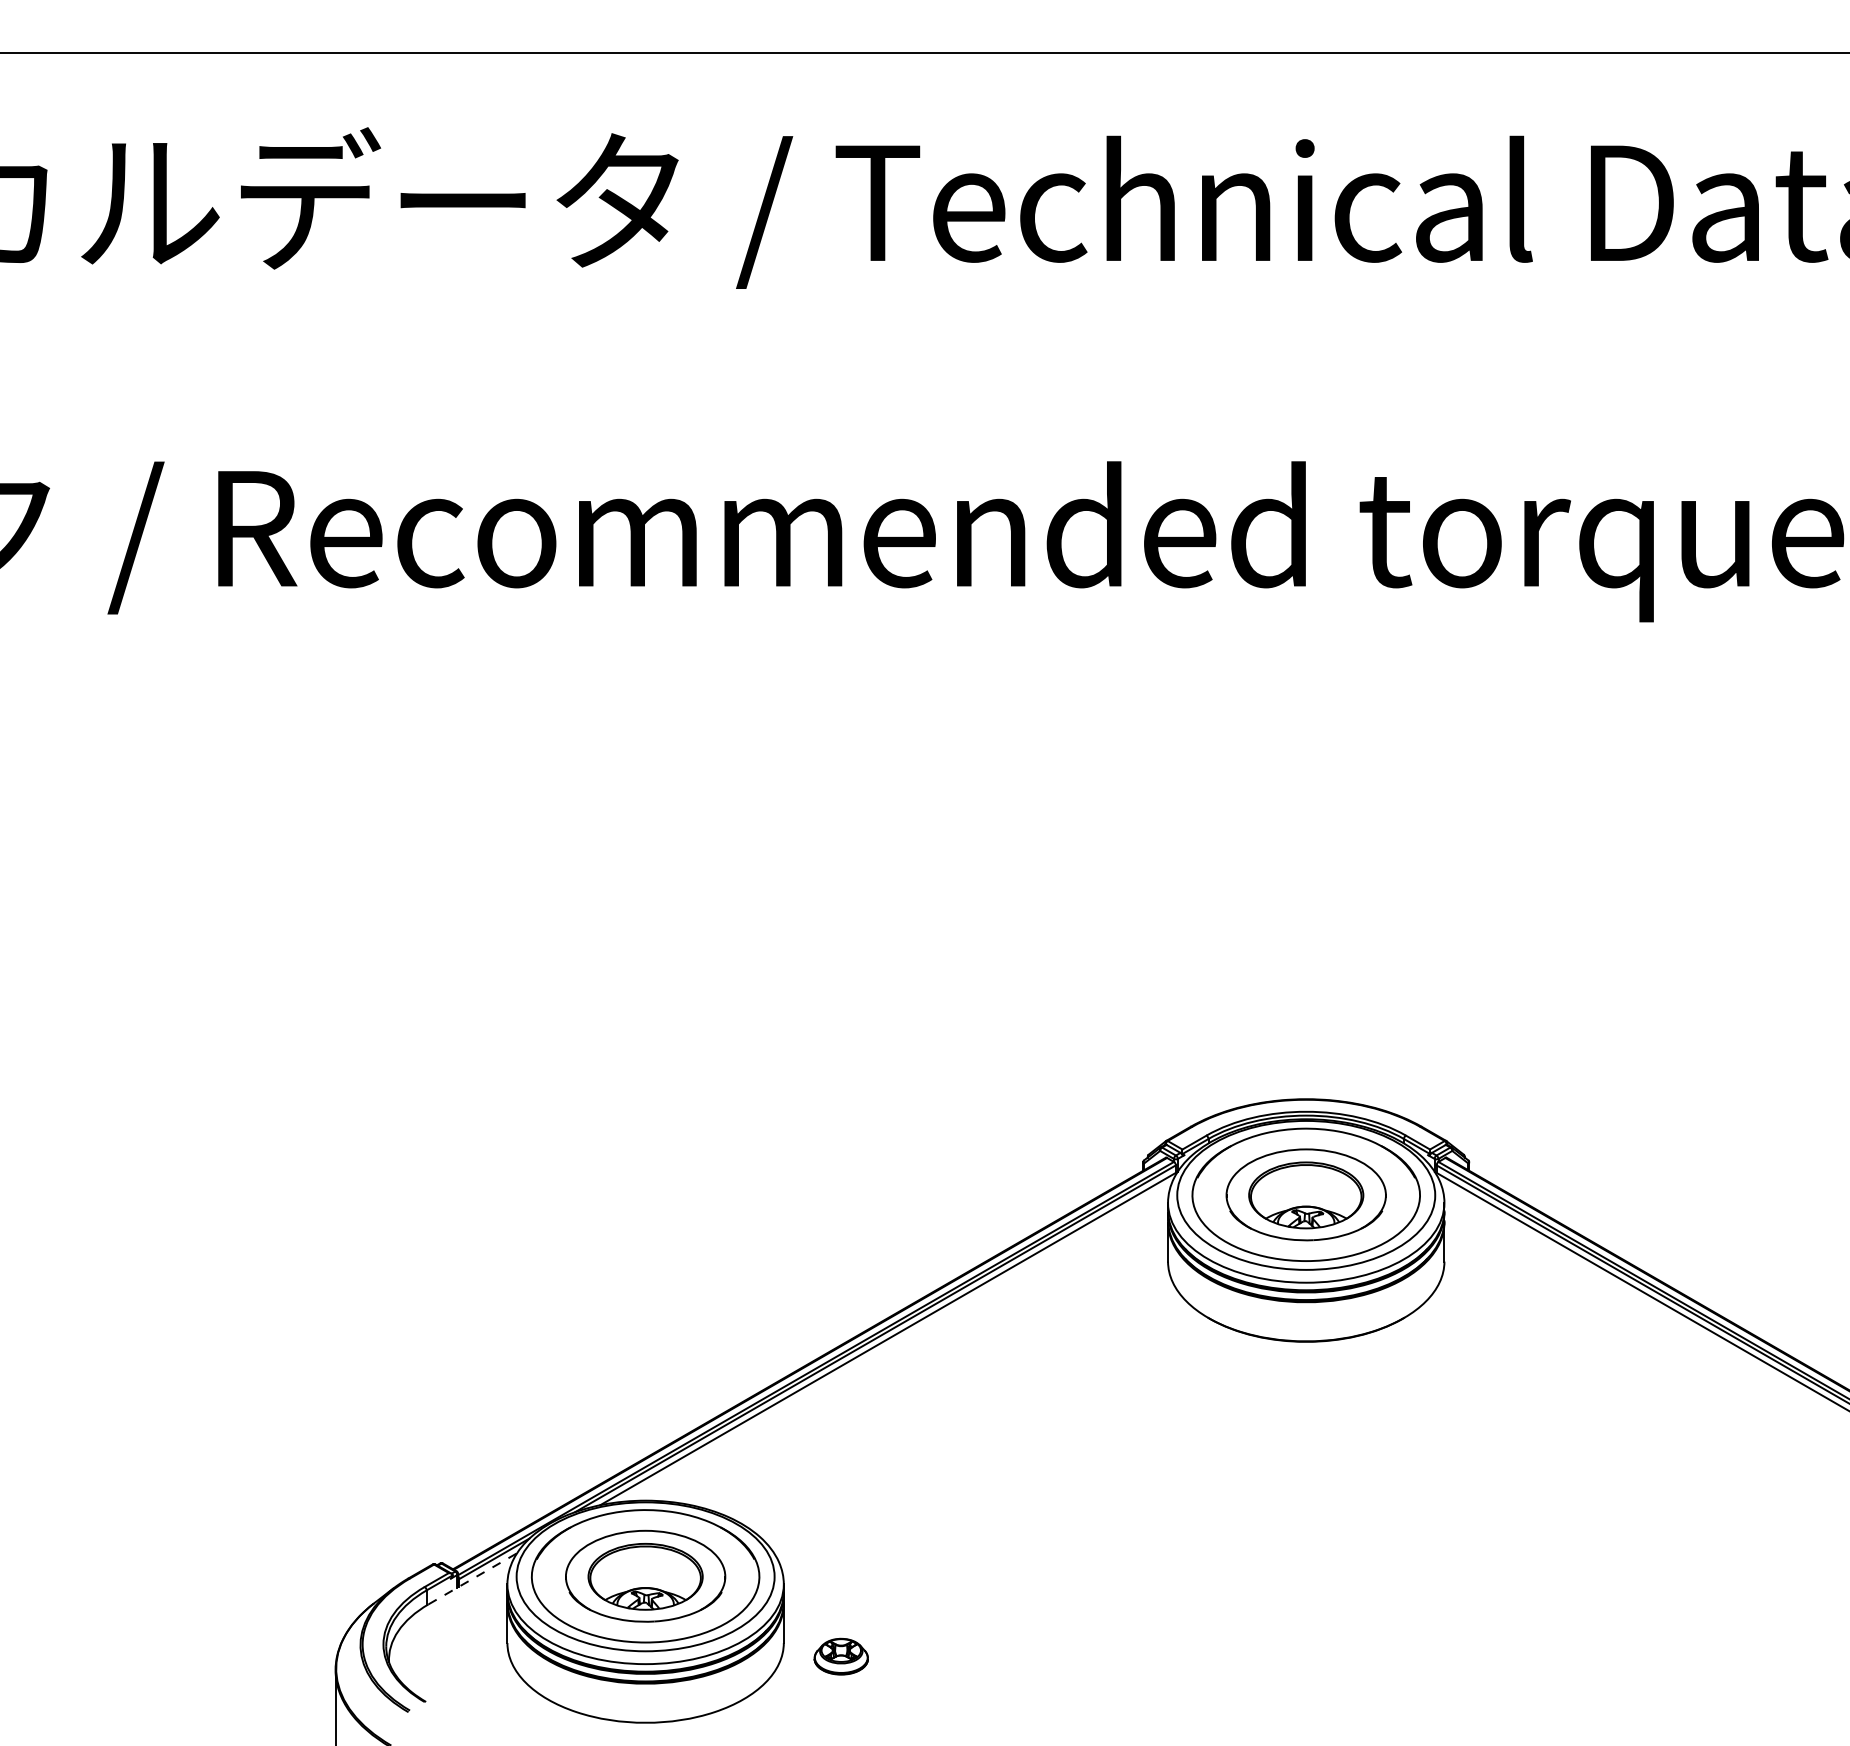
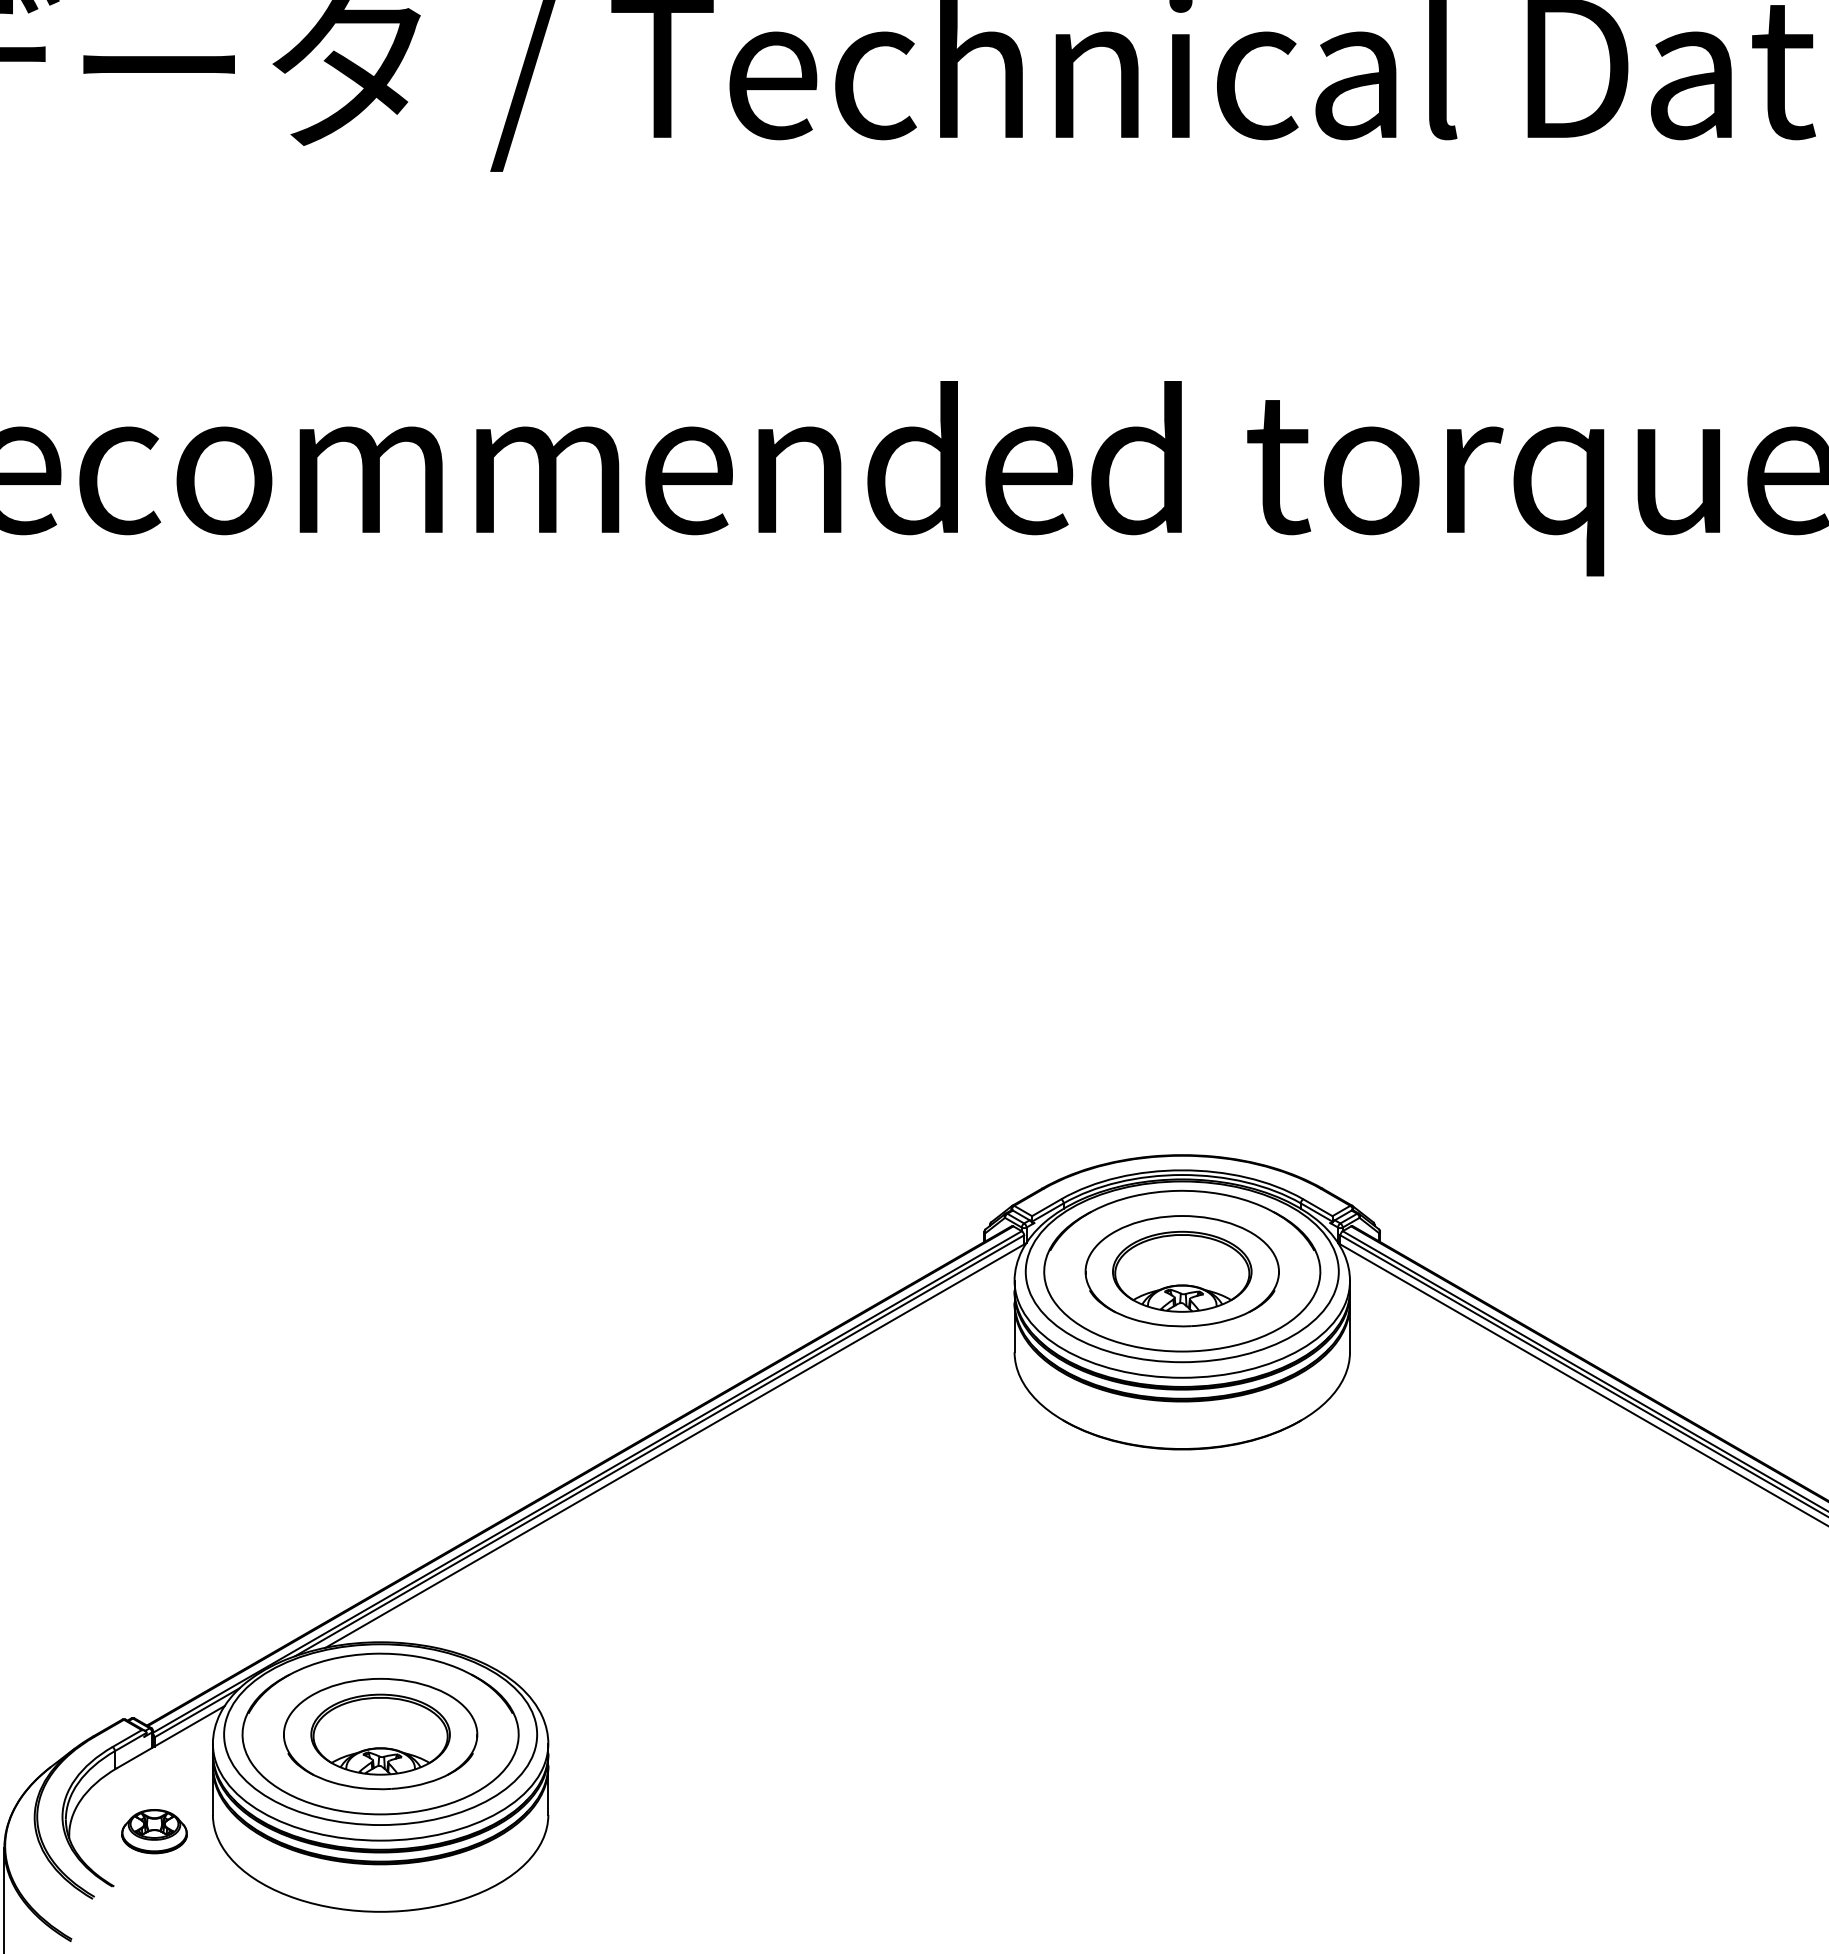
line: (473, 1578) -> (171, 1736), dashed -> solid
part: (840, 1656) -> (153, 1831), moved

